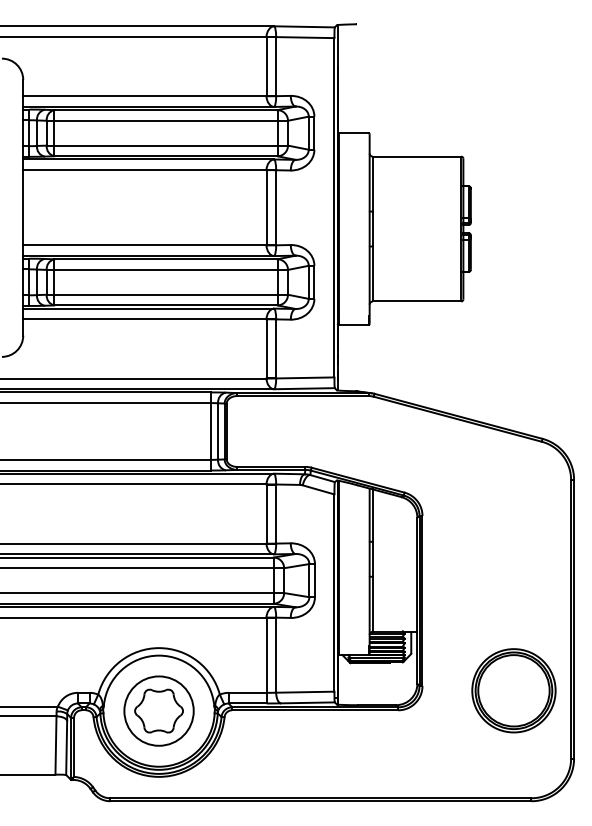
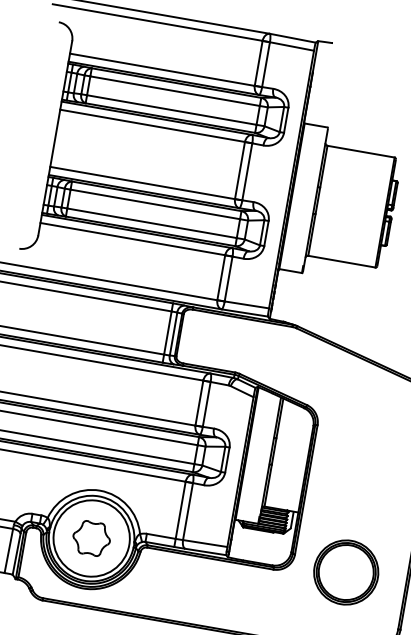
part: (513, 690) -> (345, 572), moved
circle: (158, 710) -> (91, 537), size x1.43

